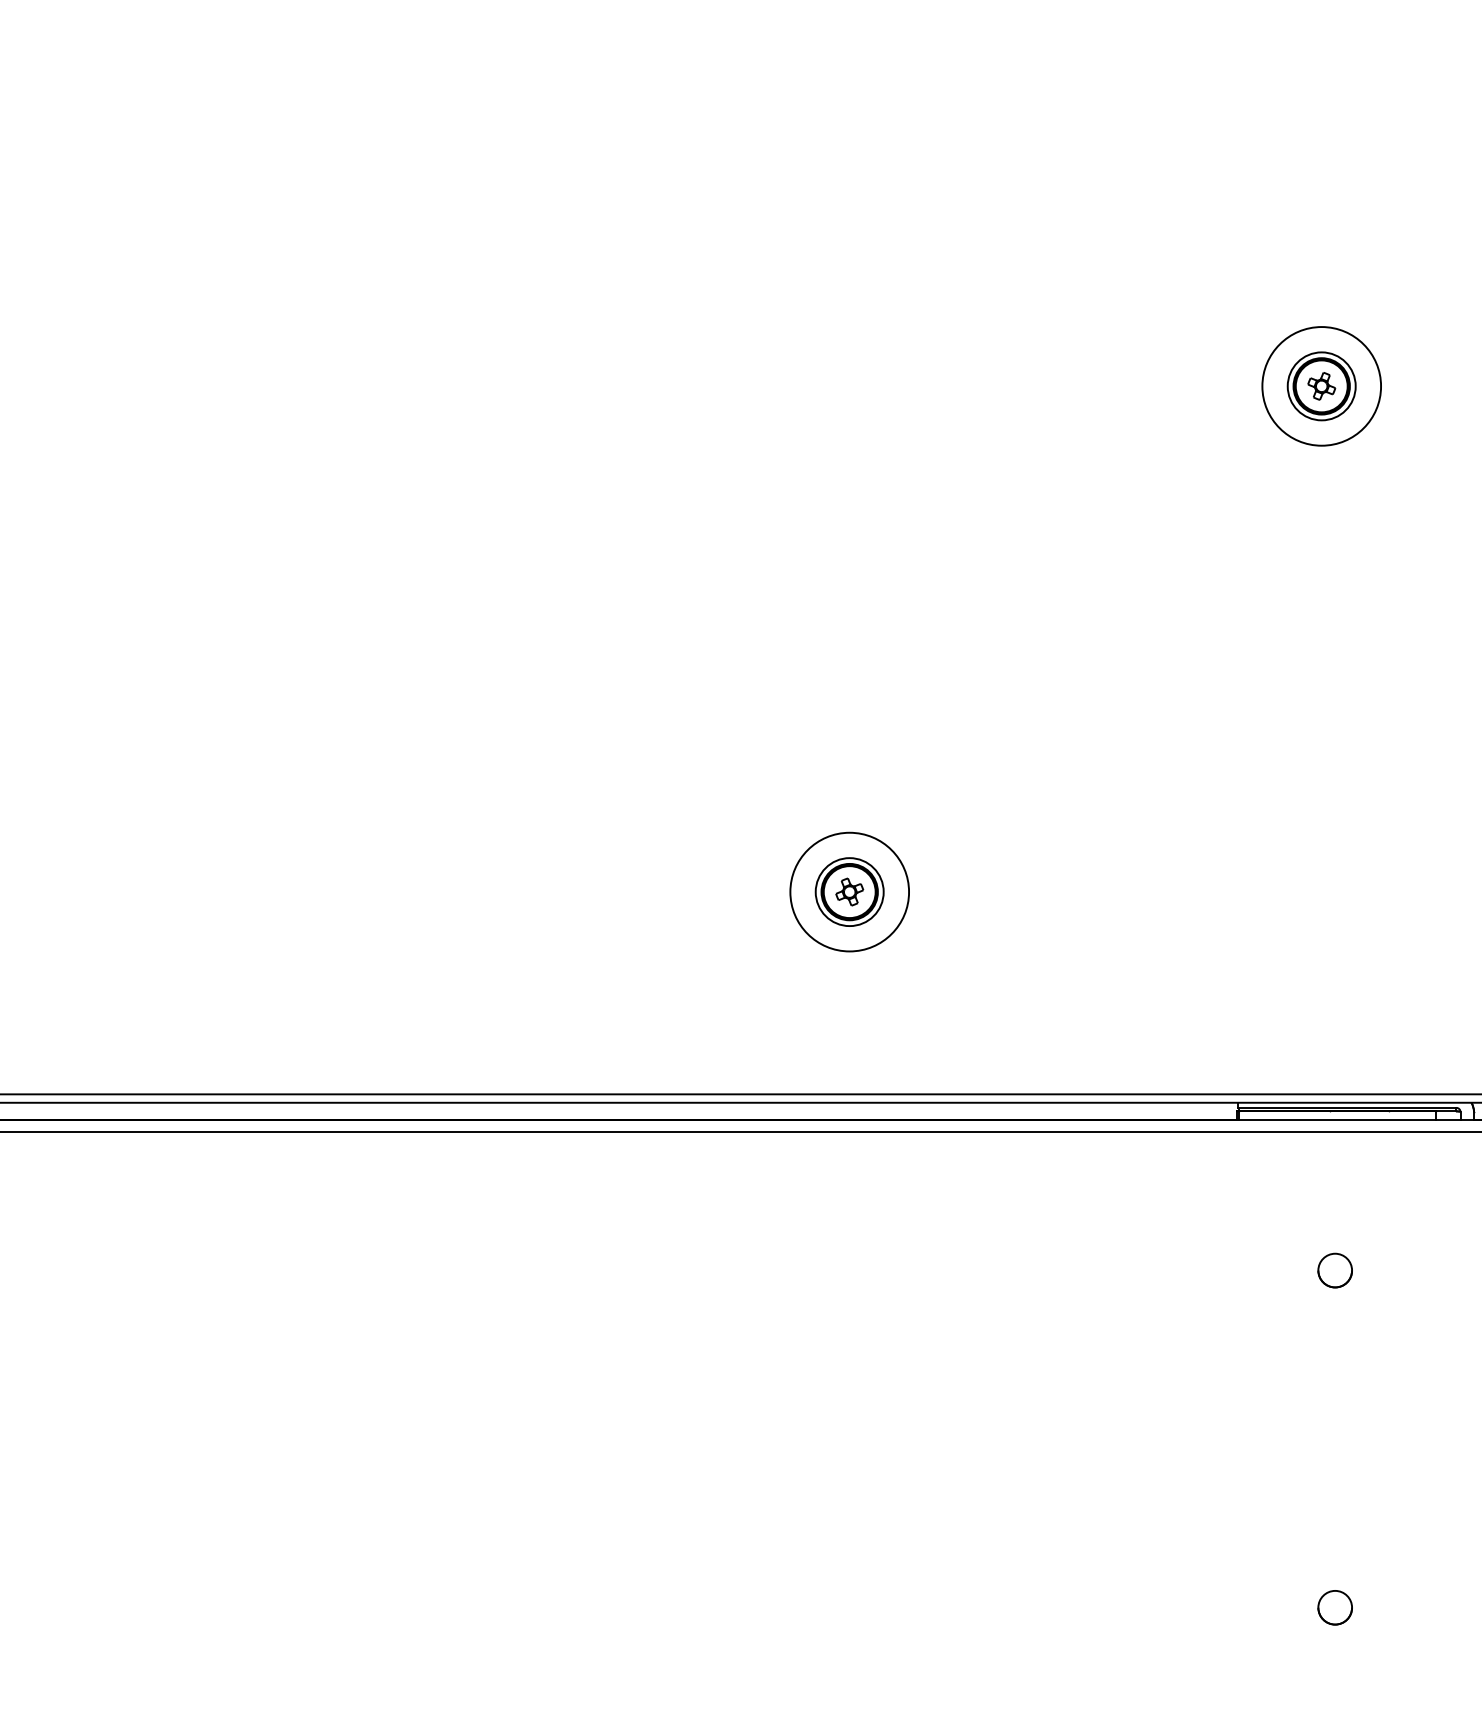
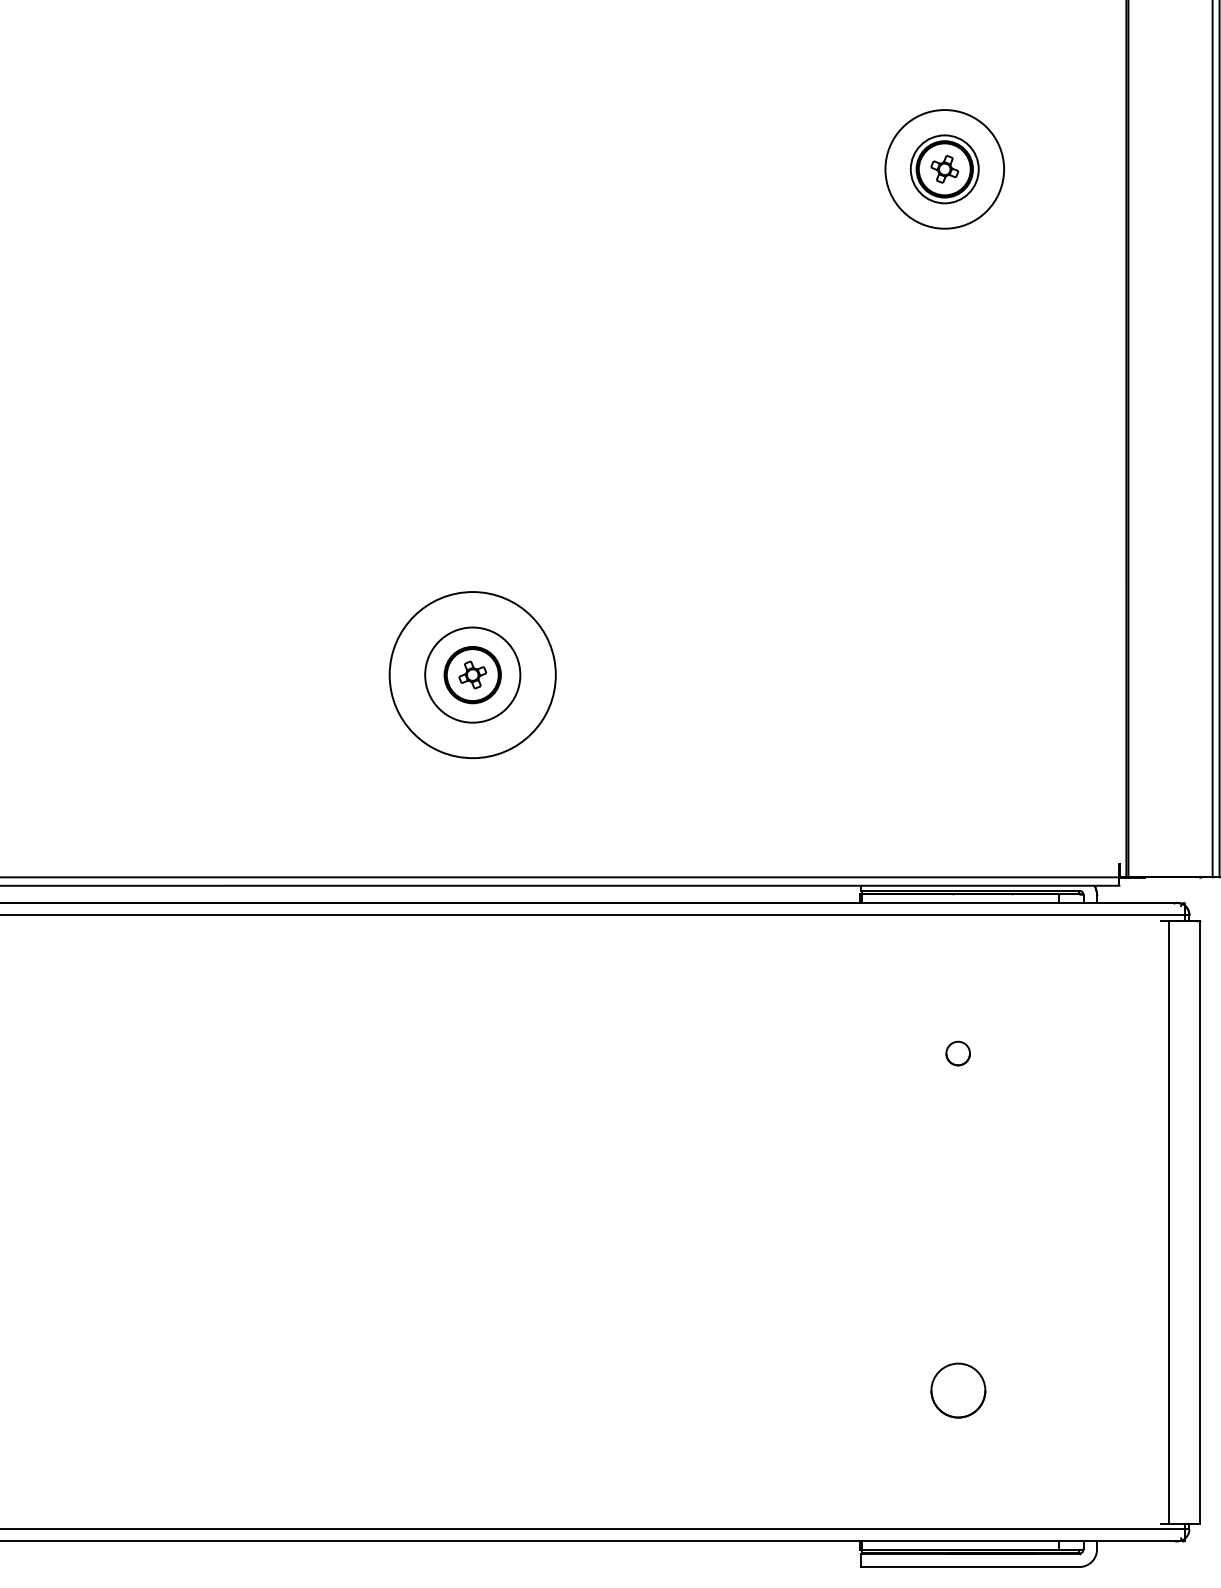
circle: (849, 891) -> (472, 674), size x1.4
circle: (849, 892) -> (472, 675), size x1.4
part: (1334, 1270) -> (957, 1053), size x0.7
circle: (1334, 1607) -> (957, 1390), size x1.6

